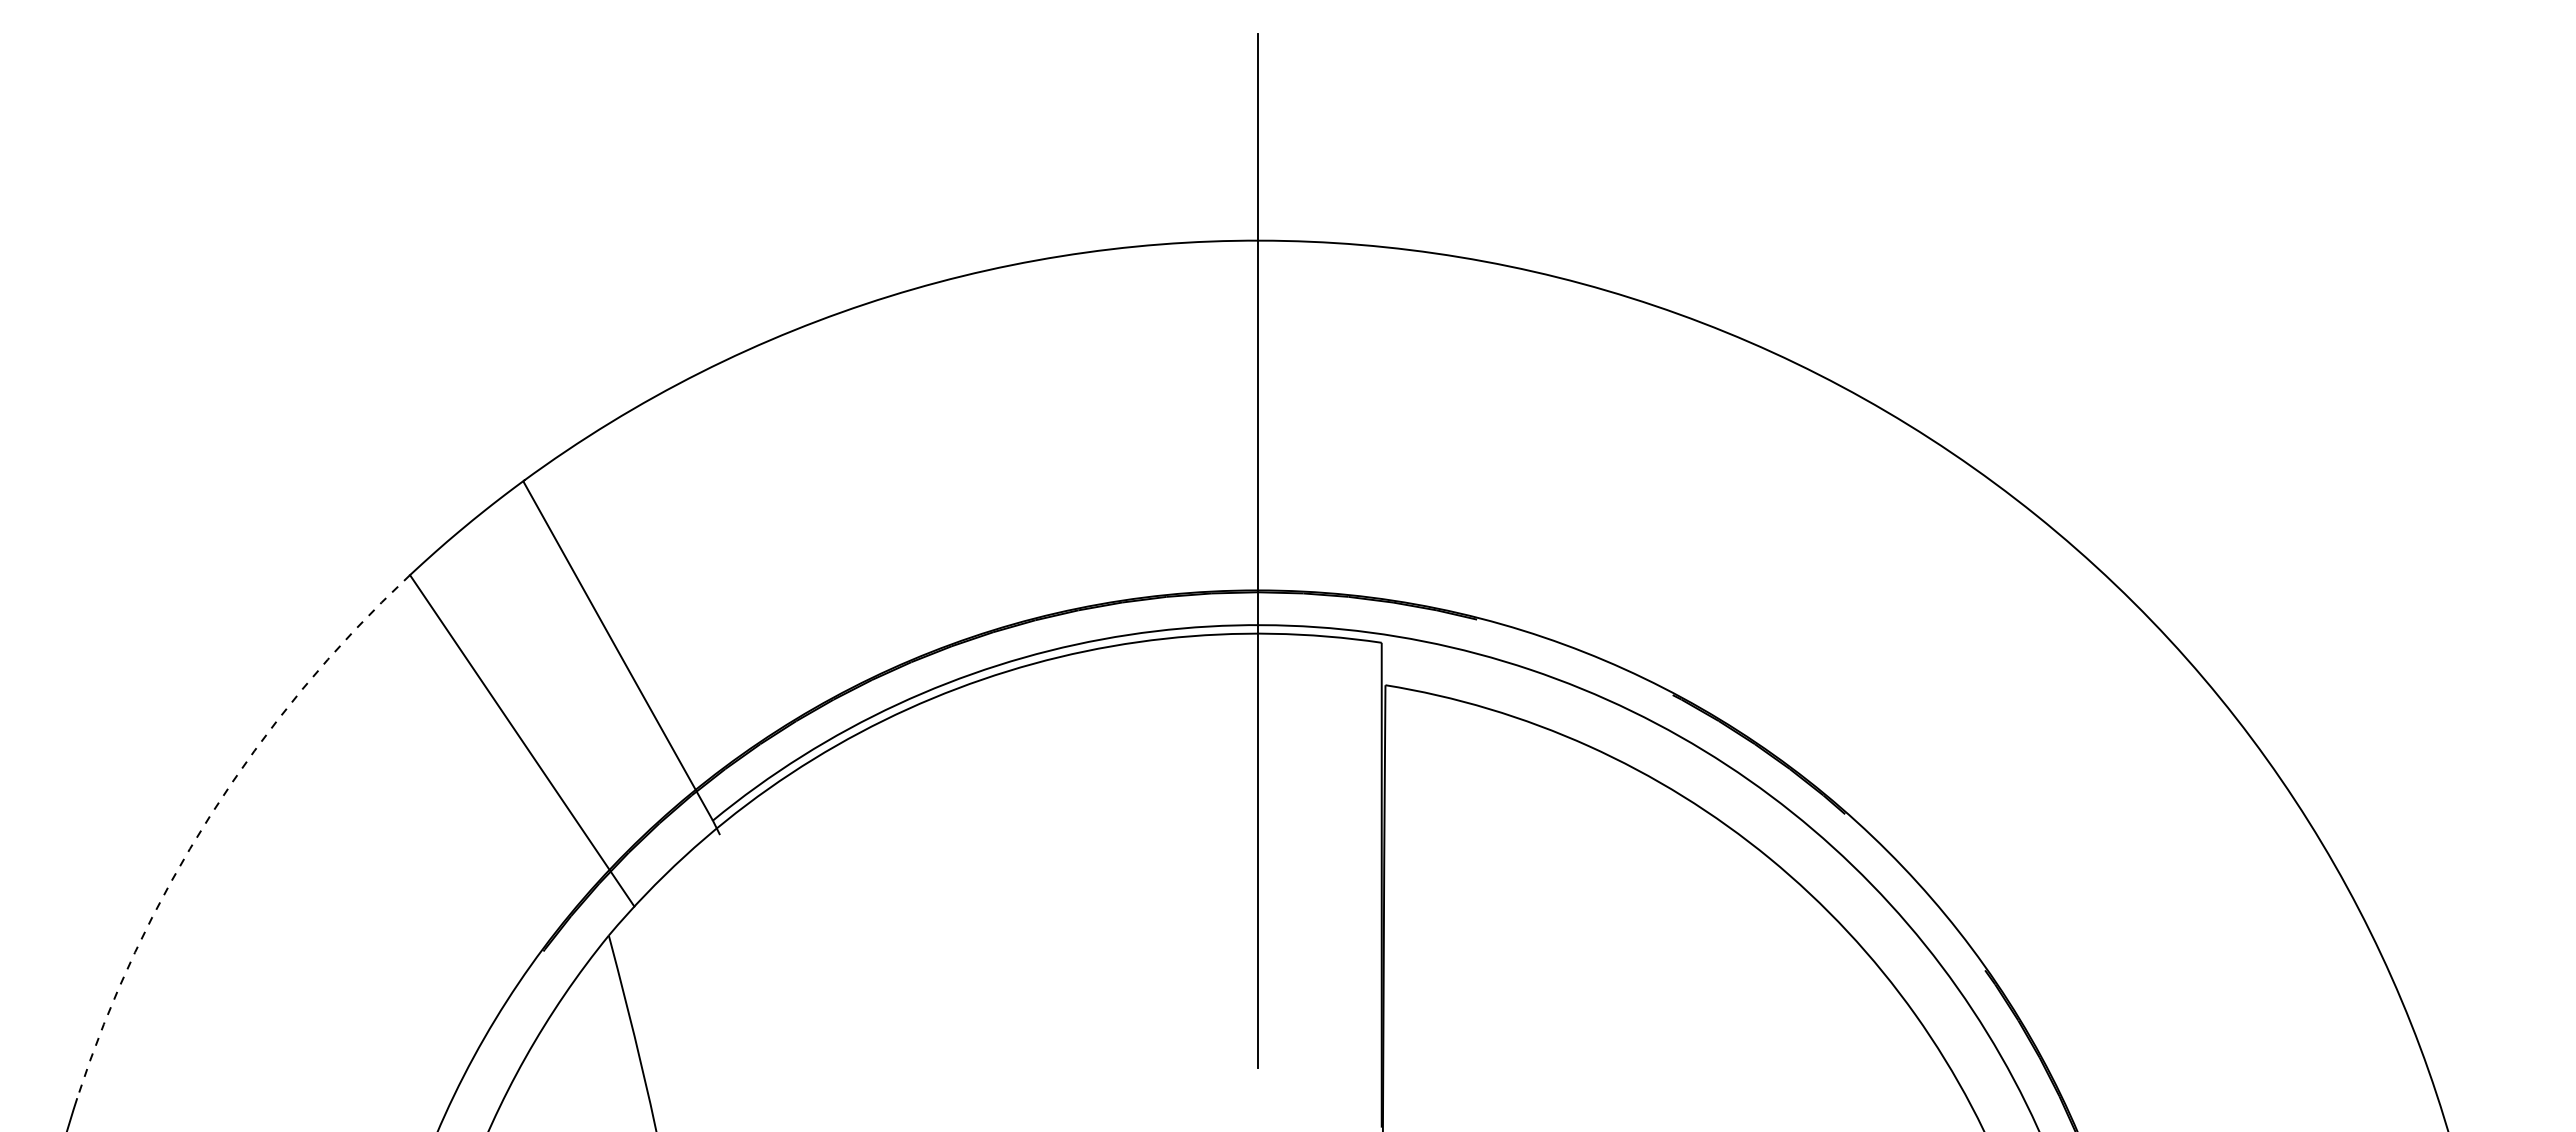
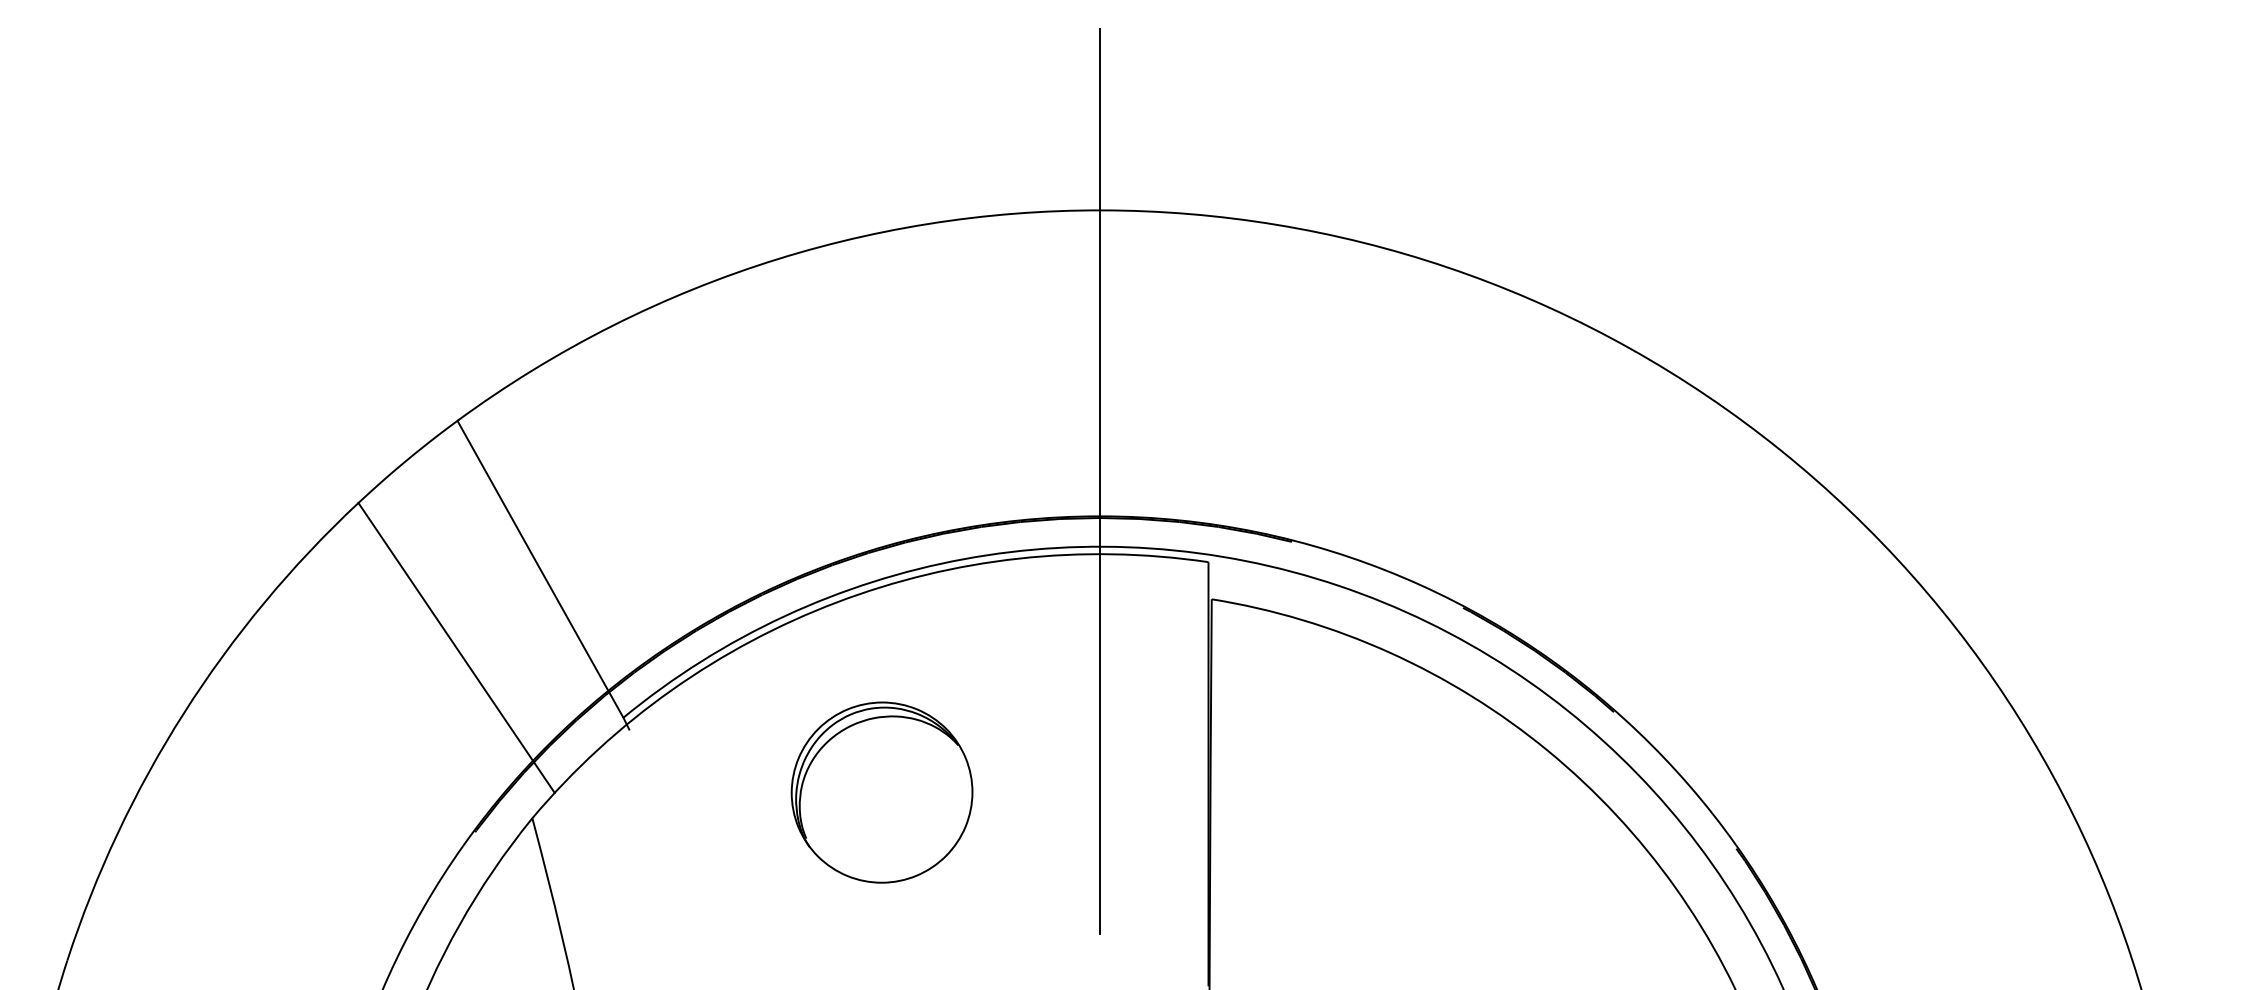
arc: (210, 815) -> (183, 713), dashed -> solid
part: (1008, 906) -> (881, 792), added

